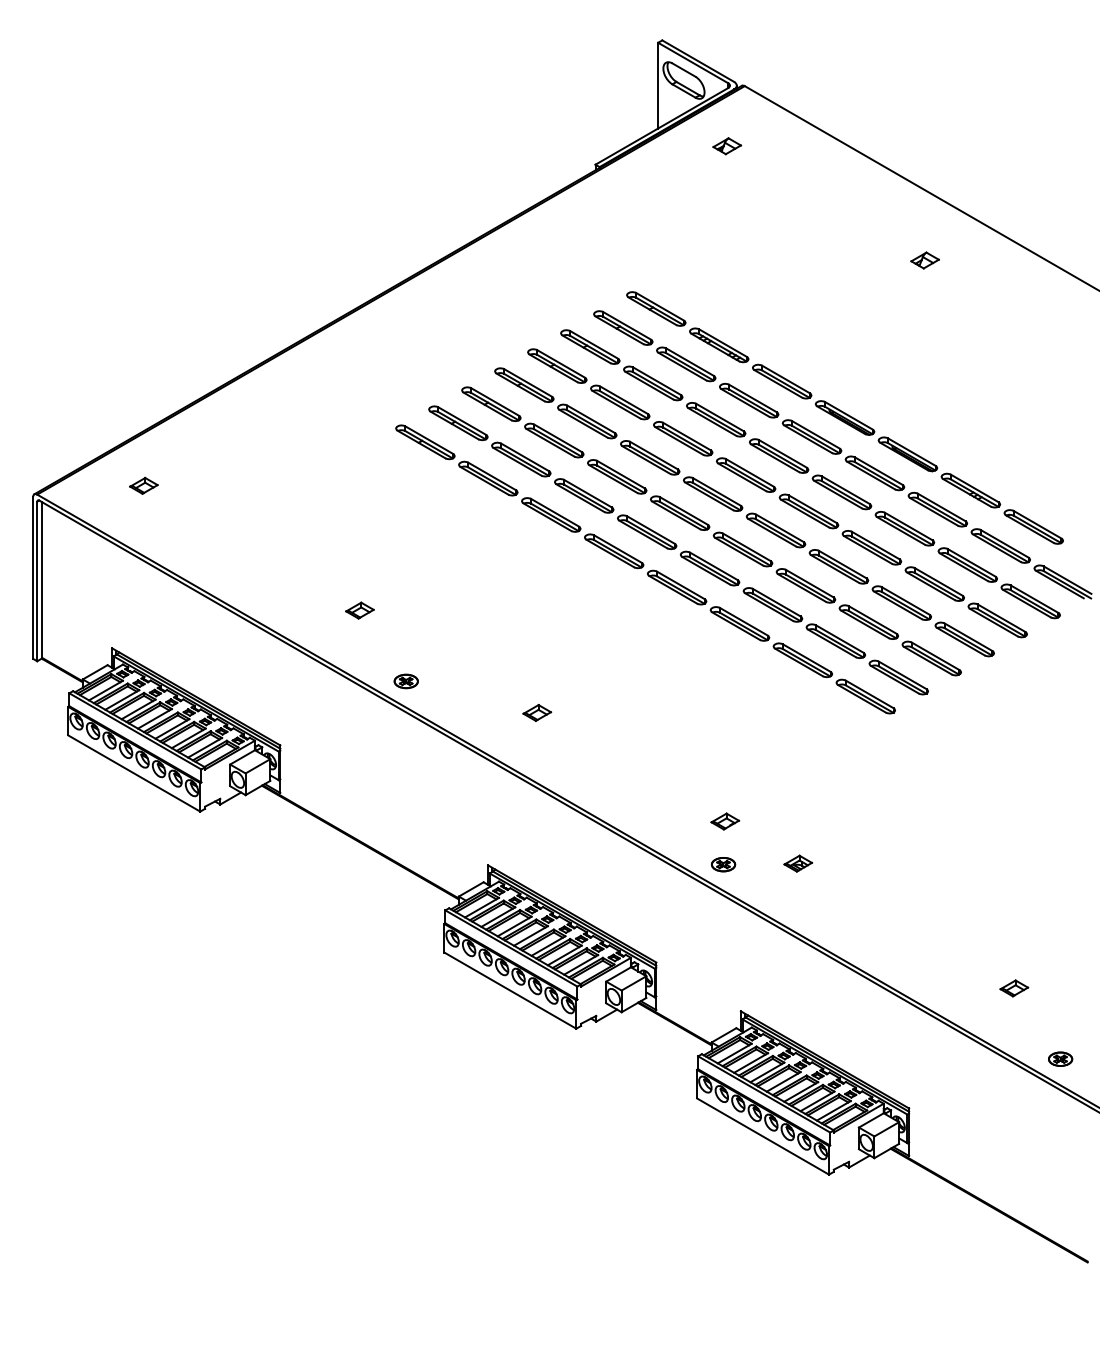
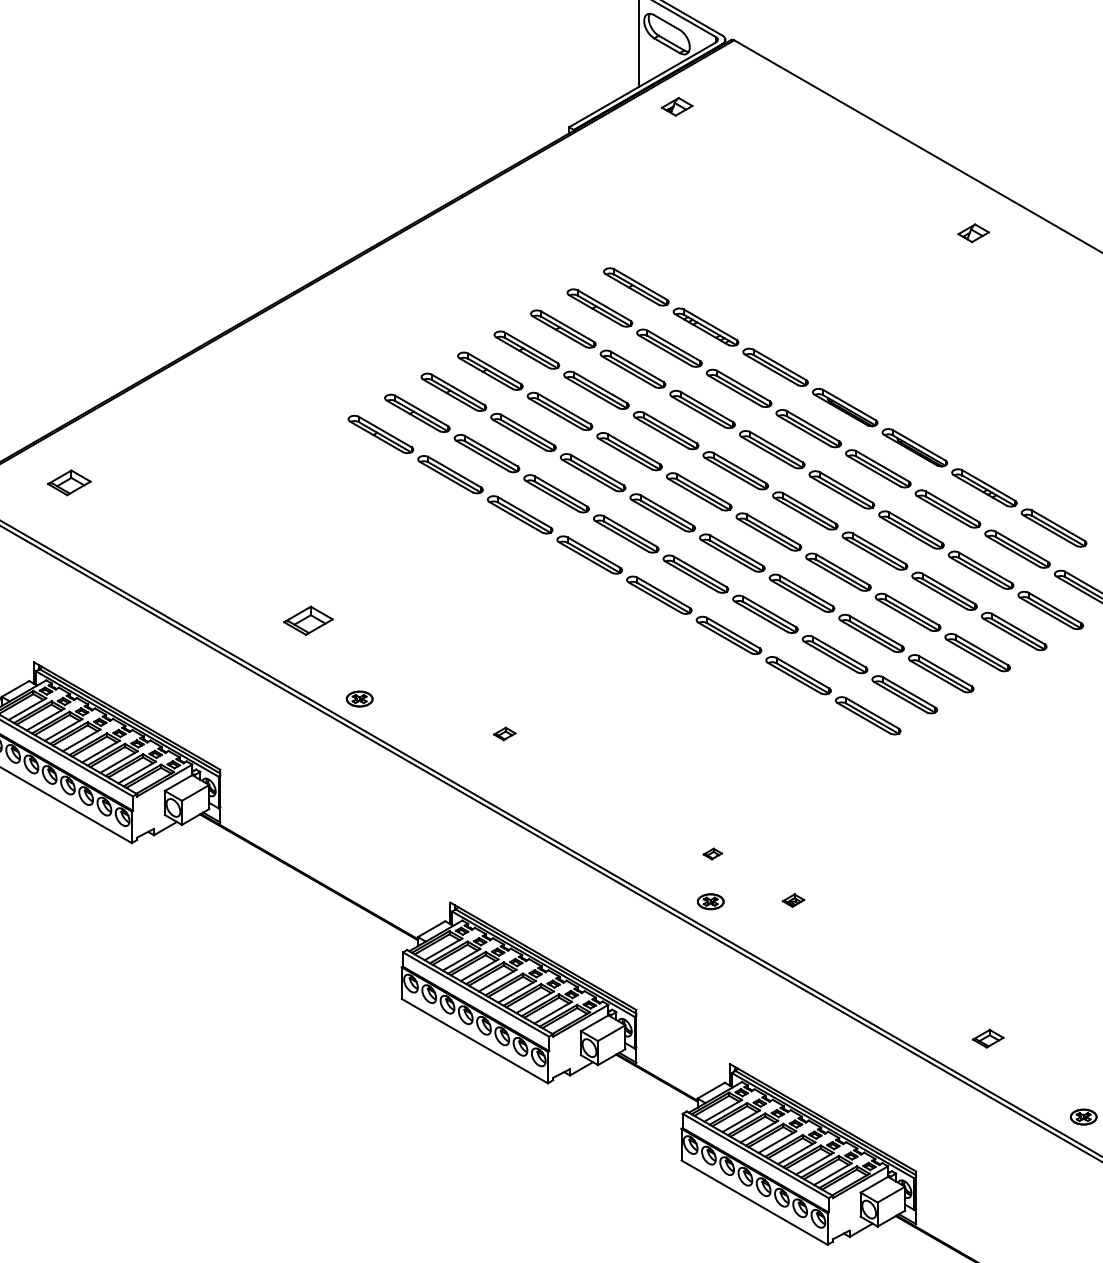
part: (727, 146) -> (677, 107), moved
part: (924, 260) -> (972, 233), moved
part: (143, 485) -> (68, 482), size x1.4
part: (359, 610) -> (307, 620), size x1.6
part: (537, 712) -> (504, 733), size x0.7
part: (725, 821) -> (712, 854), size x0.6
part: (798, 863) -> (793, 900), size x0.7
part: (1014, 988) -> (988, 1038), moved

